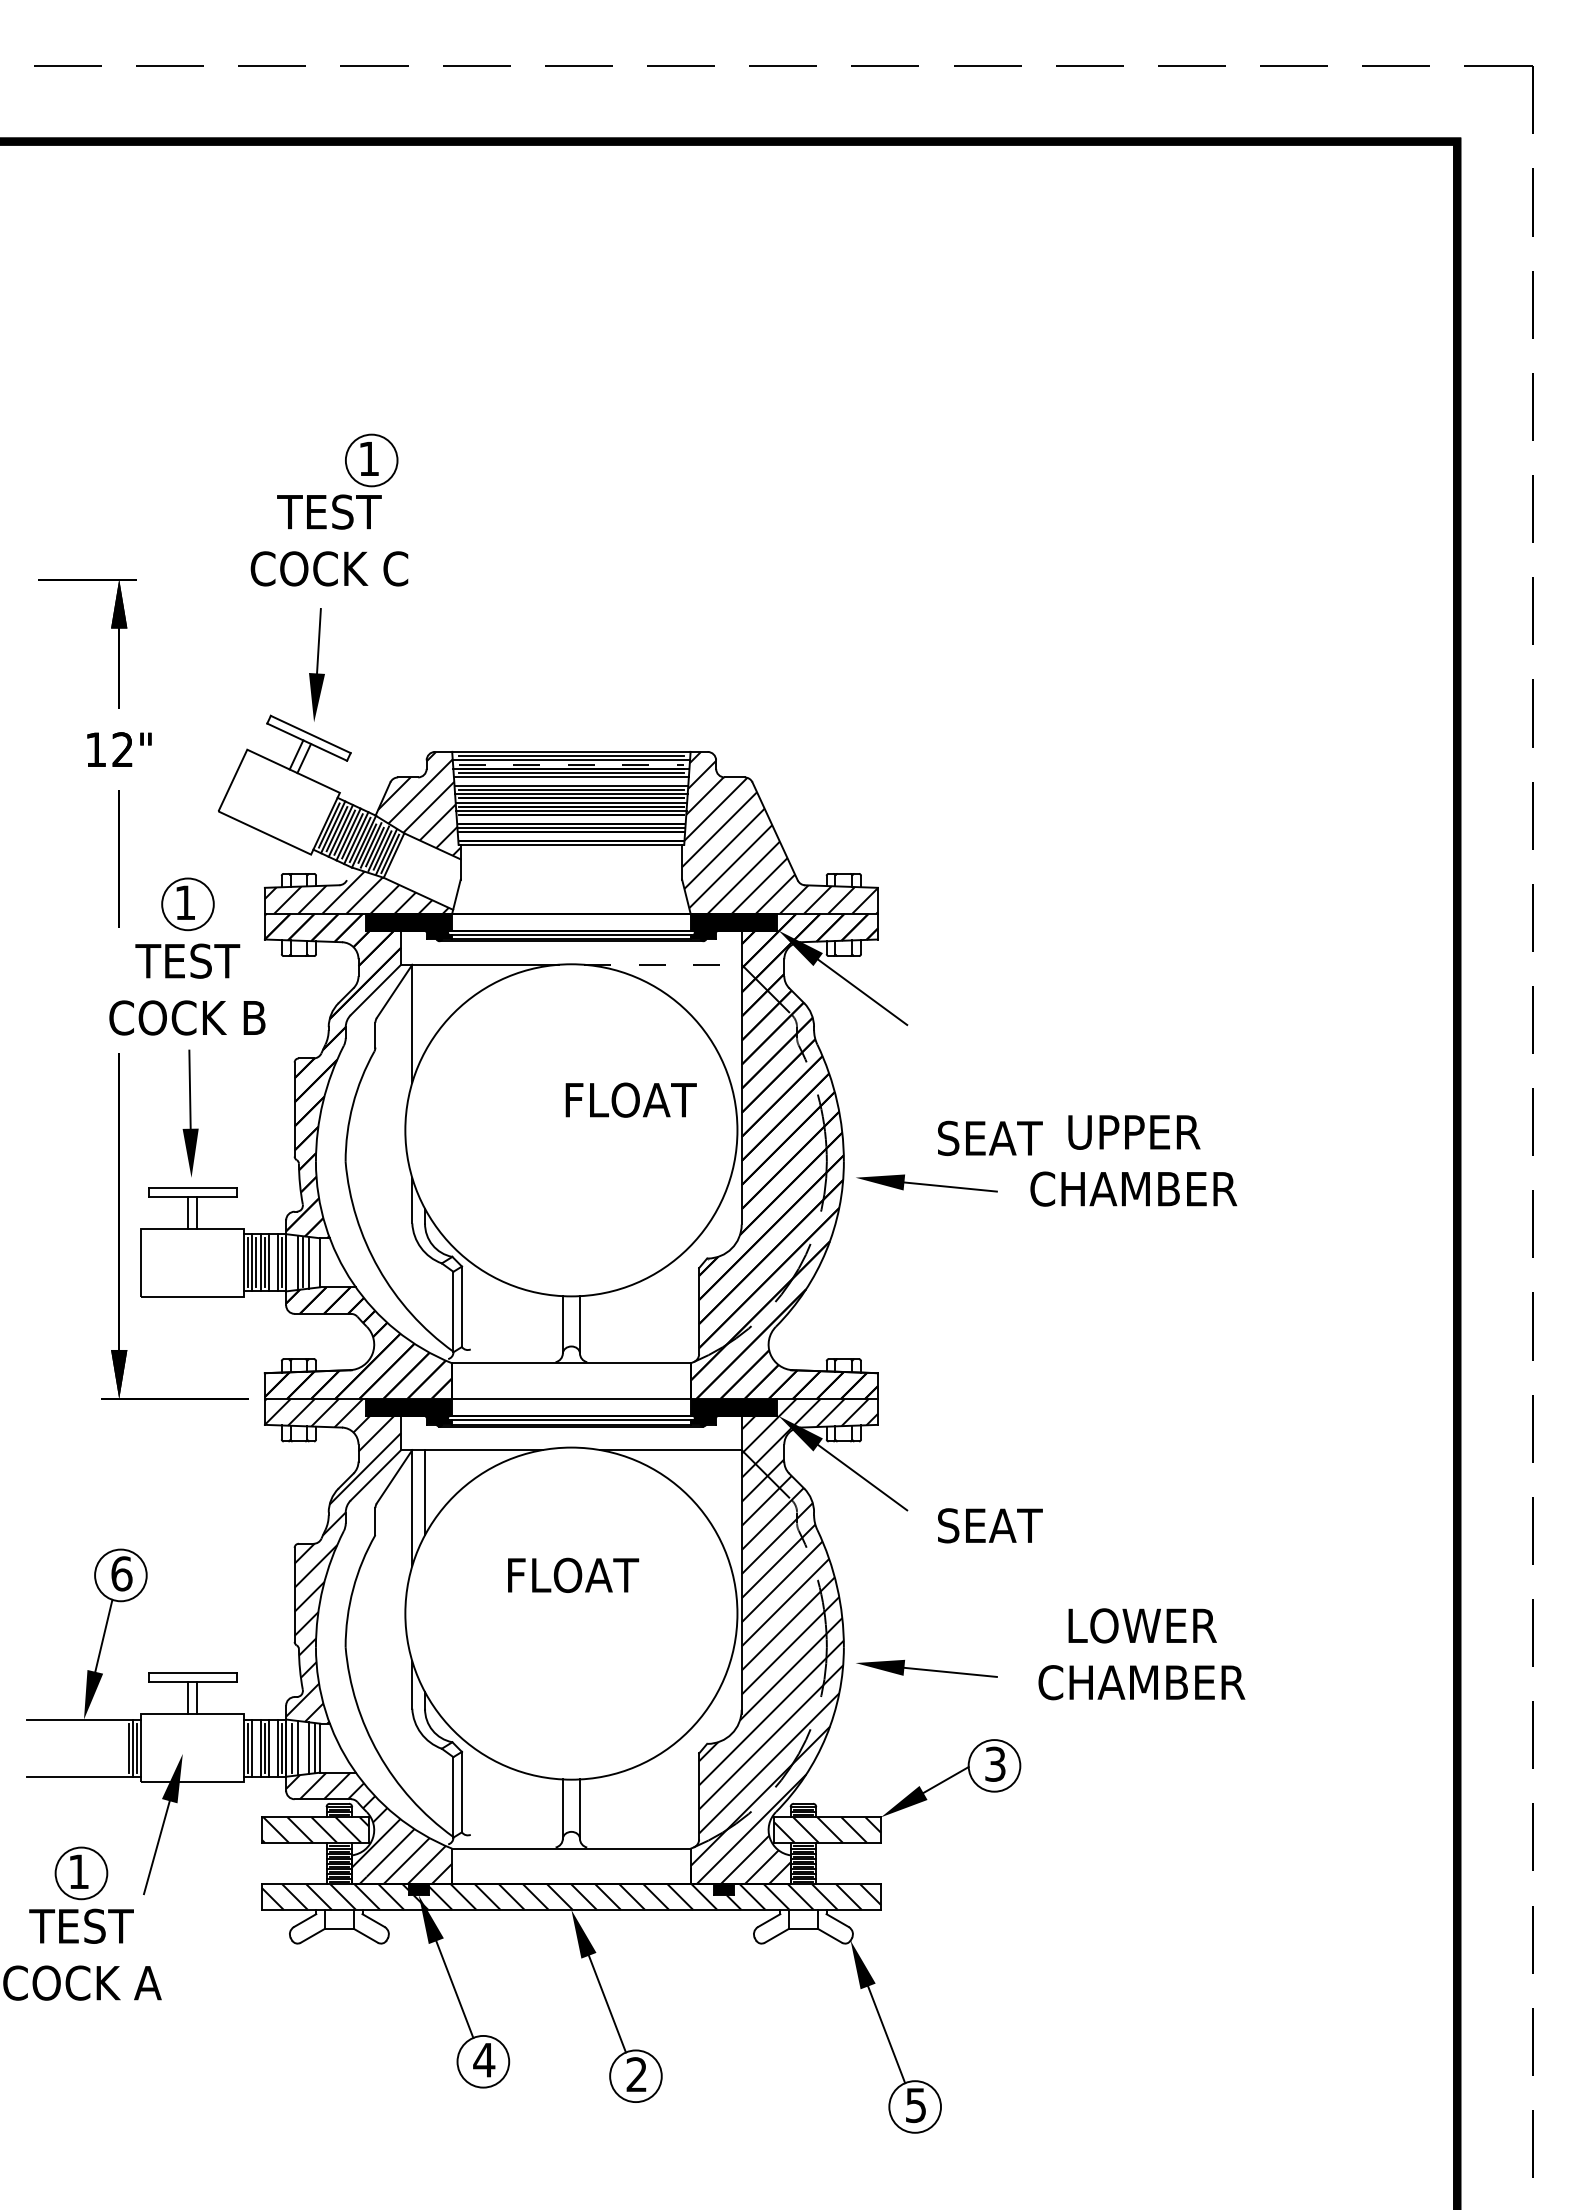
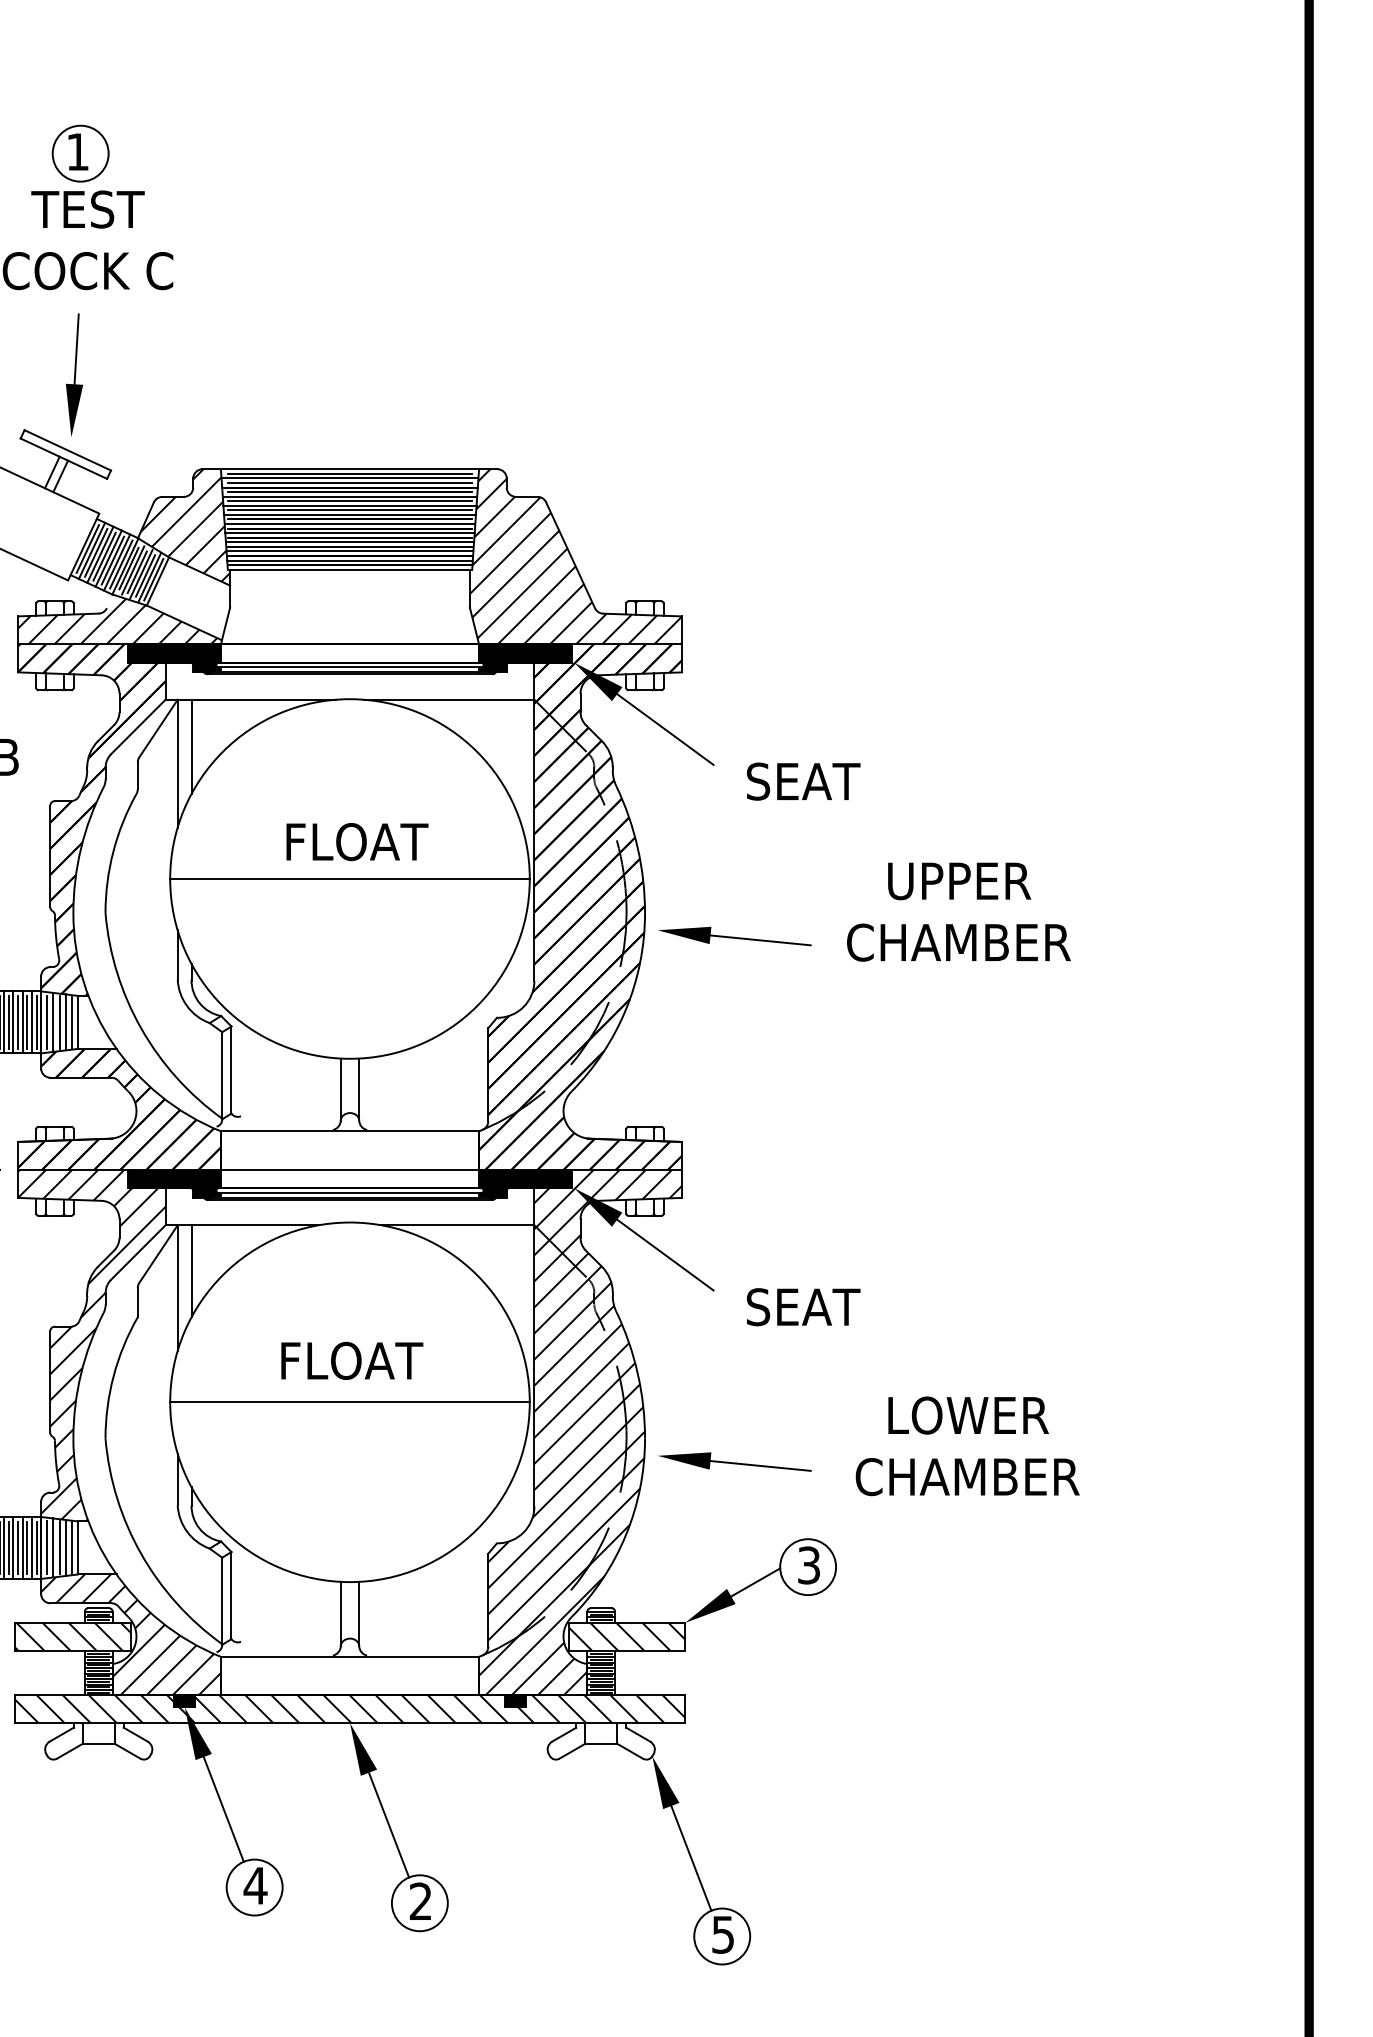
part: (371, 460) -> (80, 153), moved
line: (571, 764) -> (350, 482), dashed -> solid
line: (571, 781) -> (350, 501), added
line: (570, 819) -> (349, 542), added
line: (571, 836) -> (350, 560), added
line: (662, 964) -> (448, 699), dashed -> solid
line: (425, 1007) -> (192, 745), added
text: (630, 1099) -> (356, 841), moved
line: (571, 1130) -> (350, 879), added
text: (990, 1138) -> (803, 781), moved
line: (273, 1262) -> (27, 1022), added
line: (291, 1262) -> (46, 1022), added
line: (314, 1262) -> (71, 1022), added
line: (571, 1613) -> (350, 1402), added
line: (256, 1747) -> (9, 1547), added
line: (273, 1747) -> (27, 1547), added
line: (303, 1747) -> (59, 1547), added

